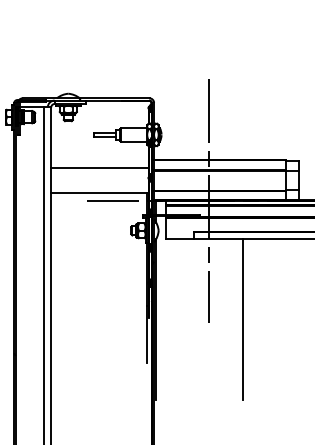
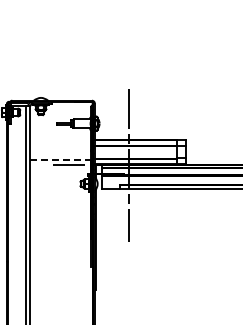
line: (99, 168) -> (60, 144), removed
line: (99, 193) -> (60, 160), solid -> dashed
line: (242, 319) -> (150, 239), removed

